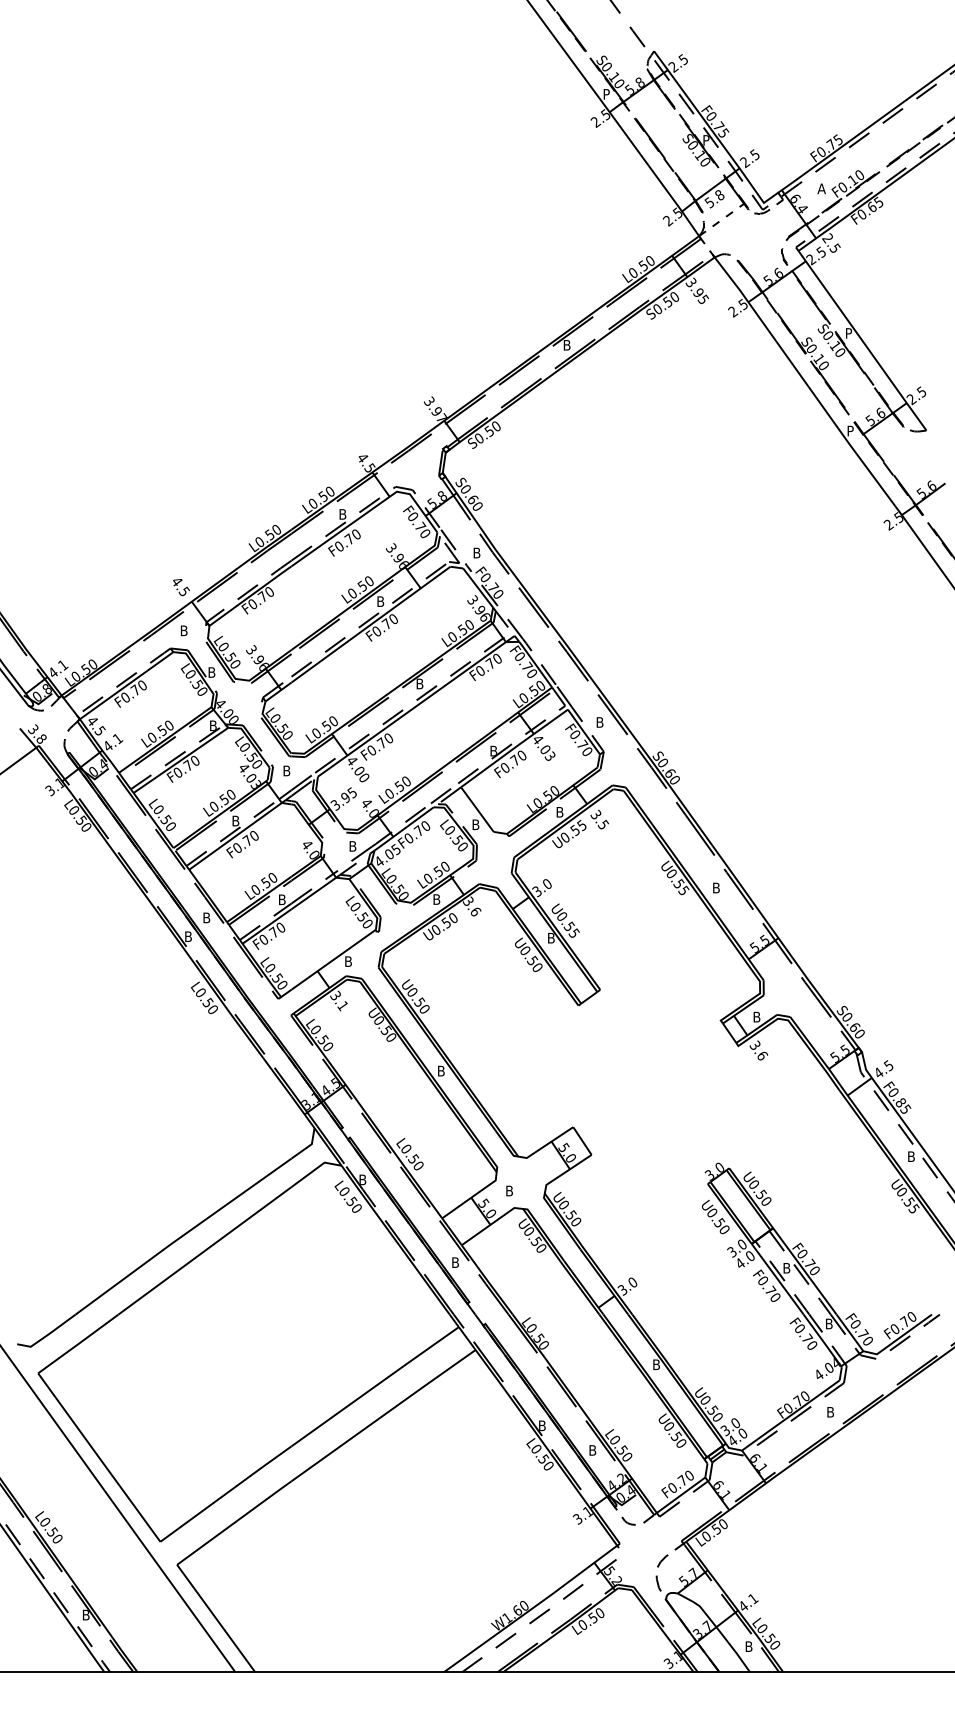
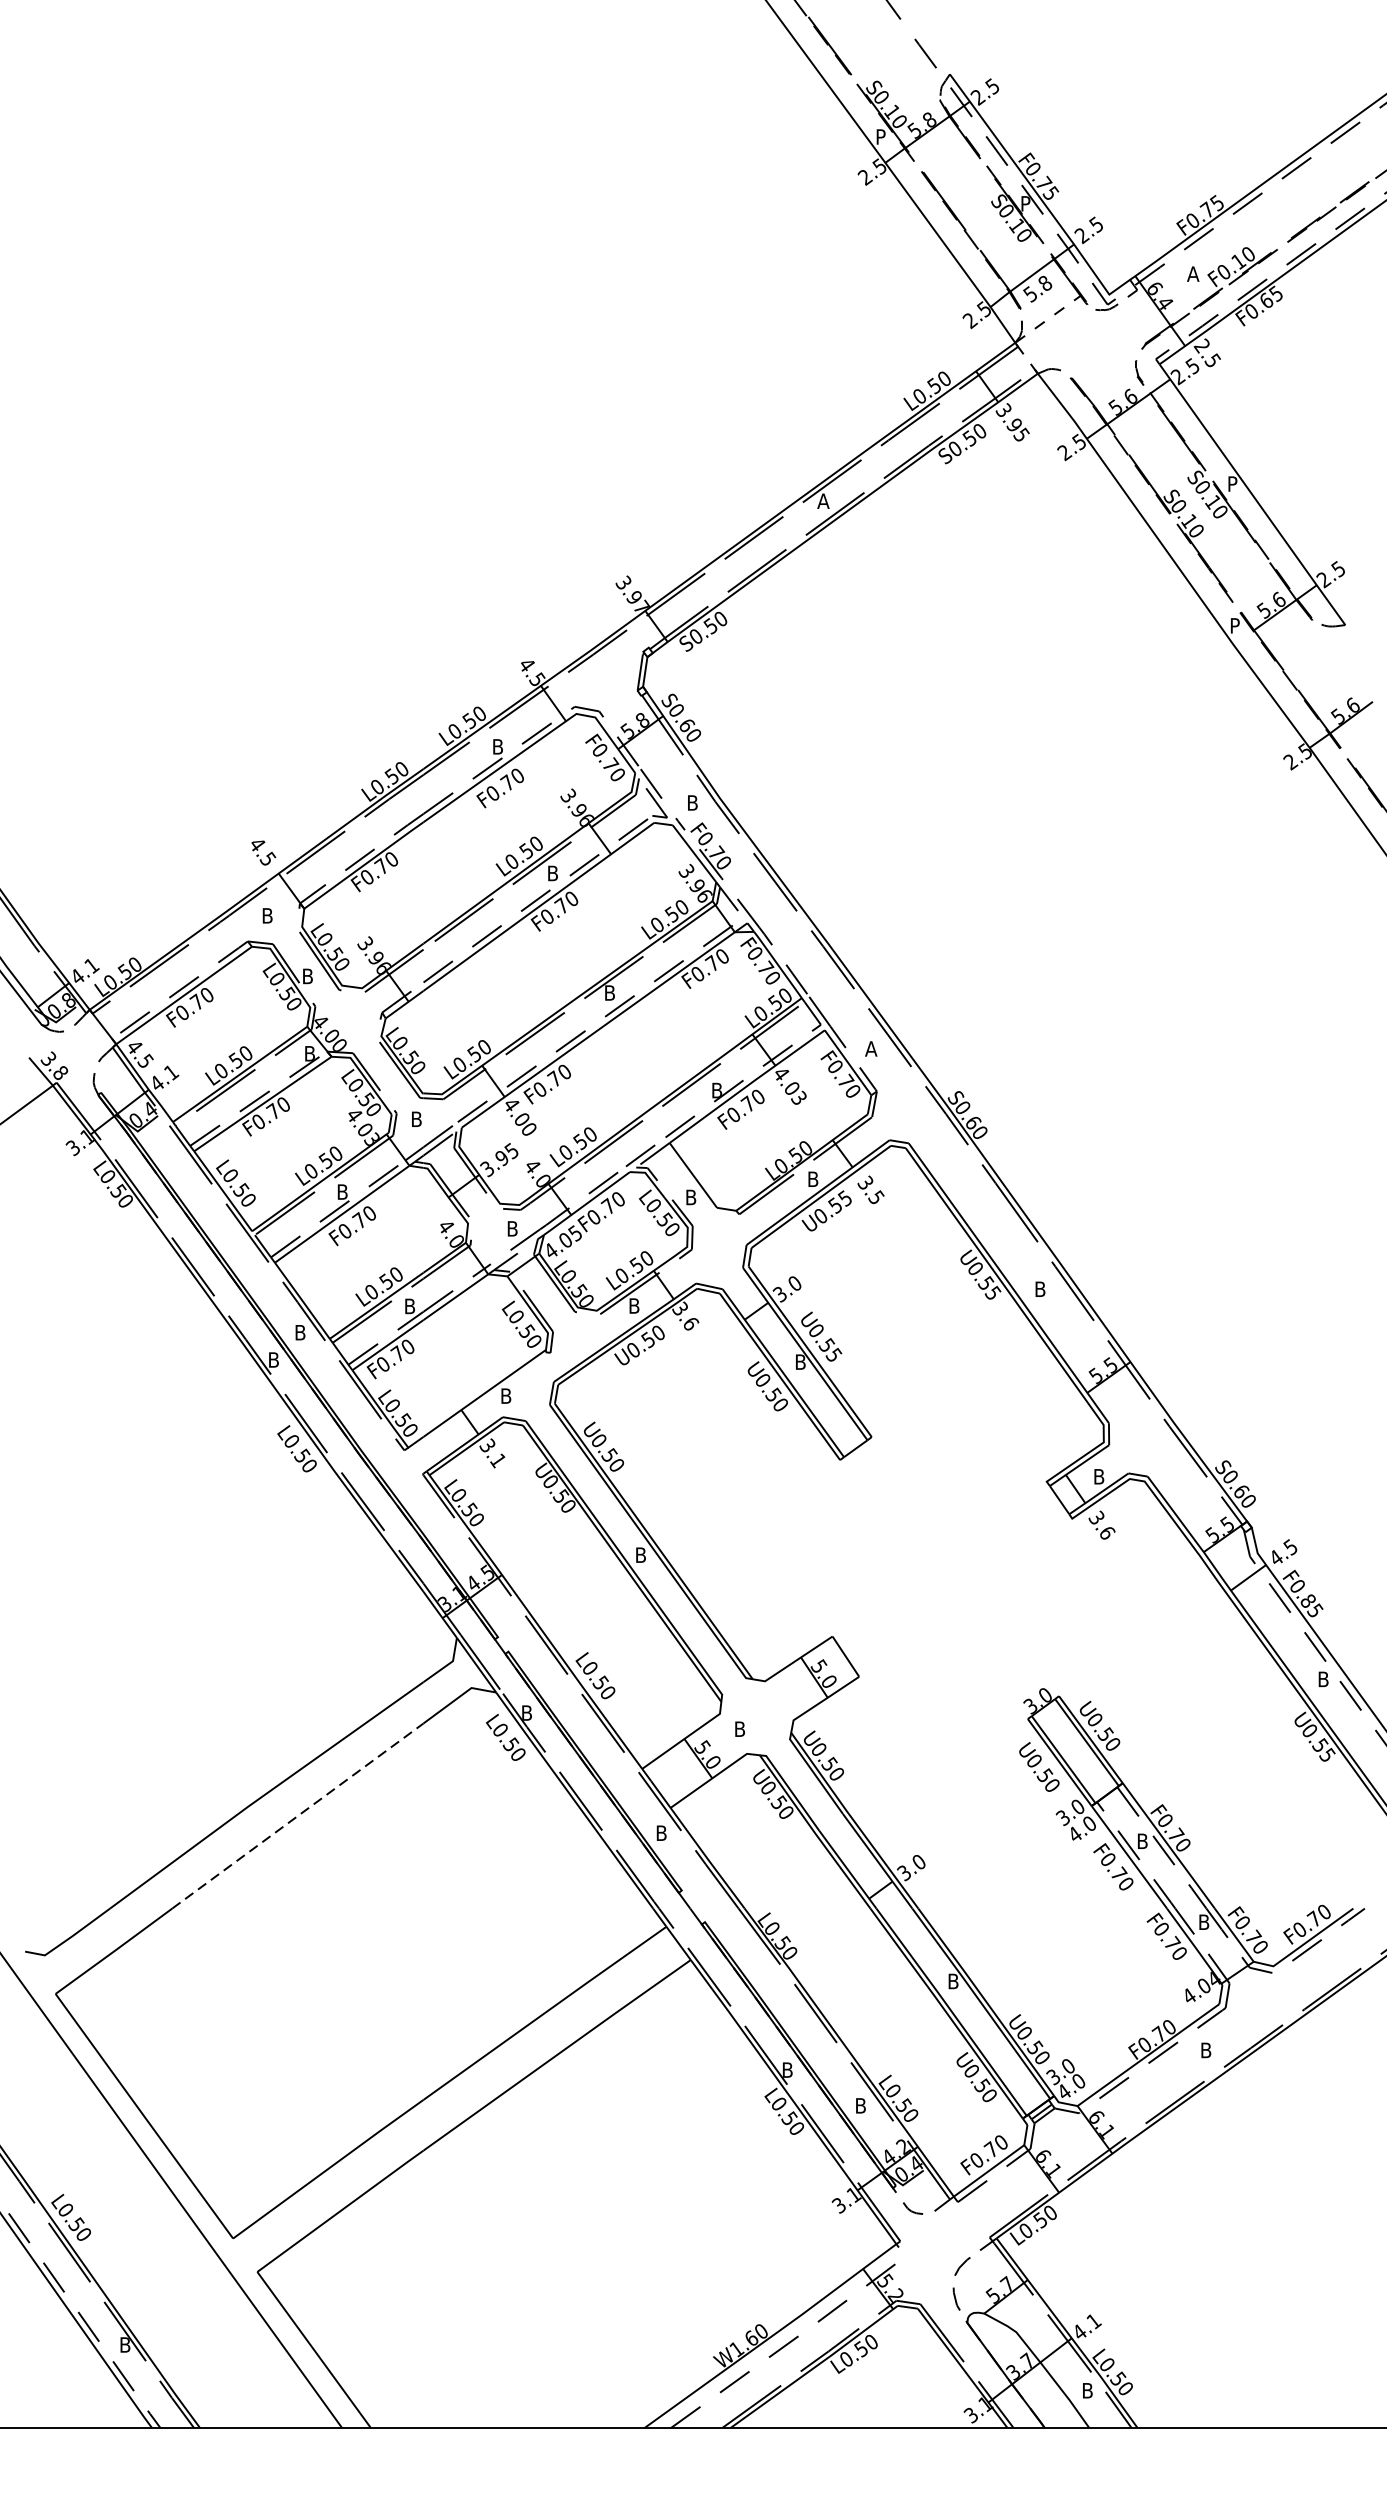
text: (566, 345) -> (822, 501), B -> A
text: (599, 722) -> (870, 1048), B -> A
line: (205, 1250) -> (298, 1815), solid -> dashed

